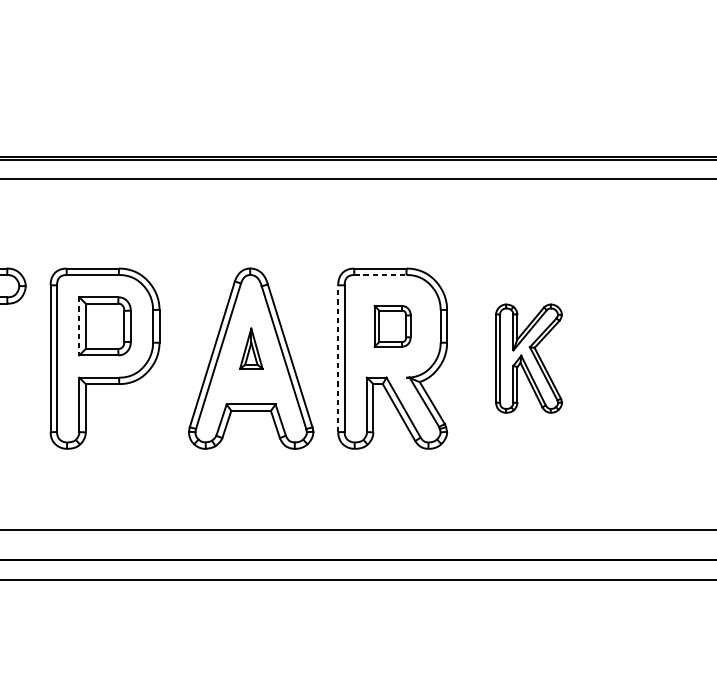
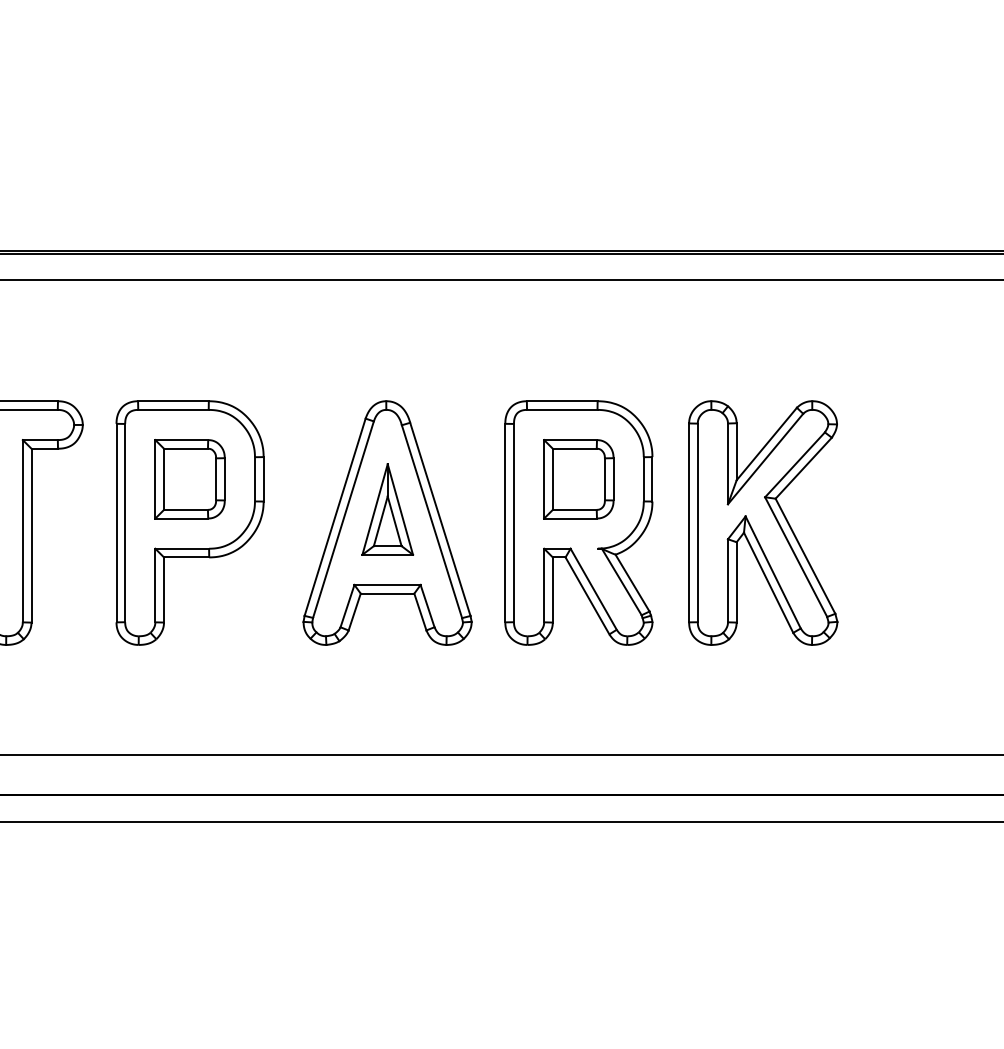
line: (380, 274) -> (562, 409), dashed -> solid
line: (79, 326) -> (155, 479), dashed -> solid
part: (392, 326) -> (578, 479), size x1.43
part: (251, 348) -> (387, 509), size x1.67
line: (338, 358) -> (505, 522), dashed -> solid
part: (529, 358) -> (763, 522), size x1.67

